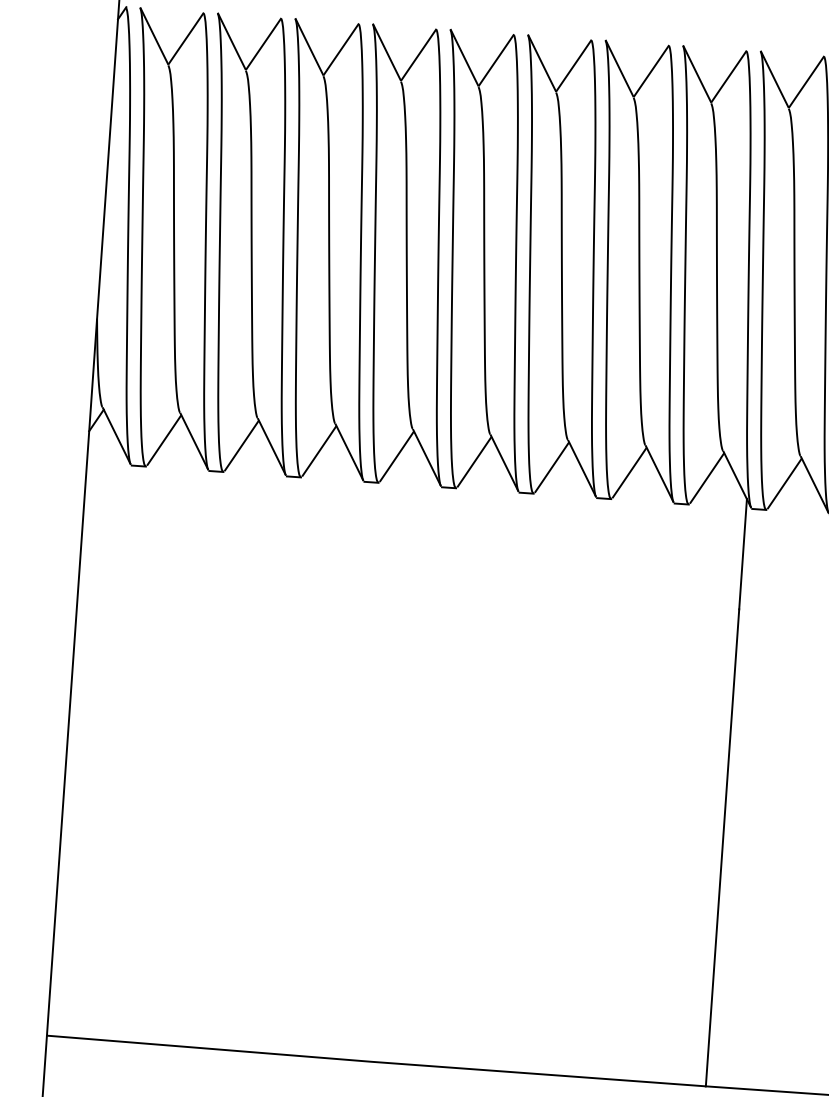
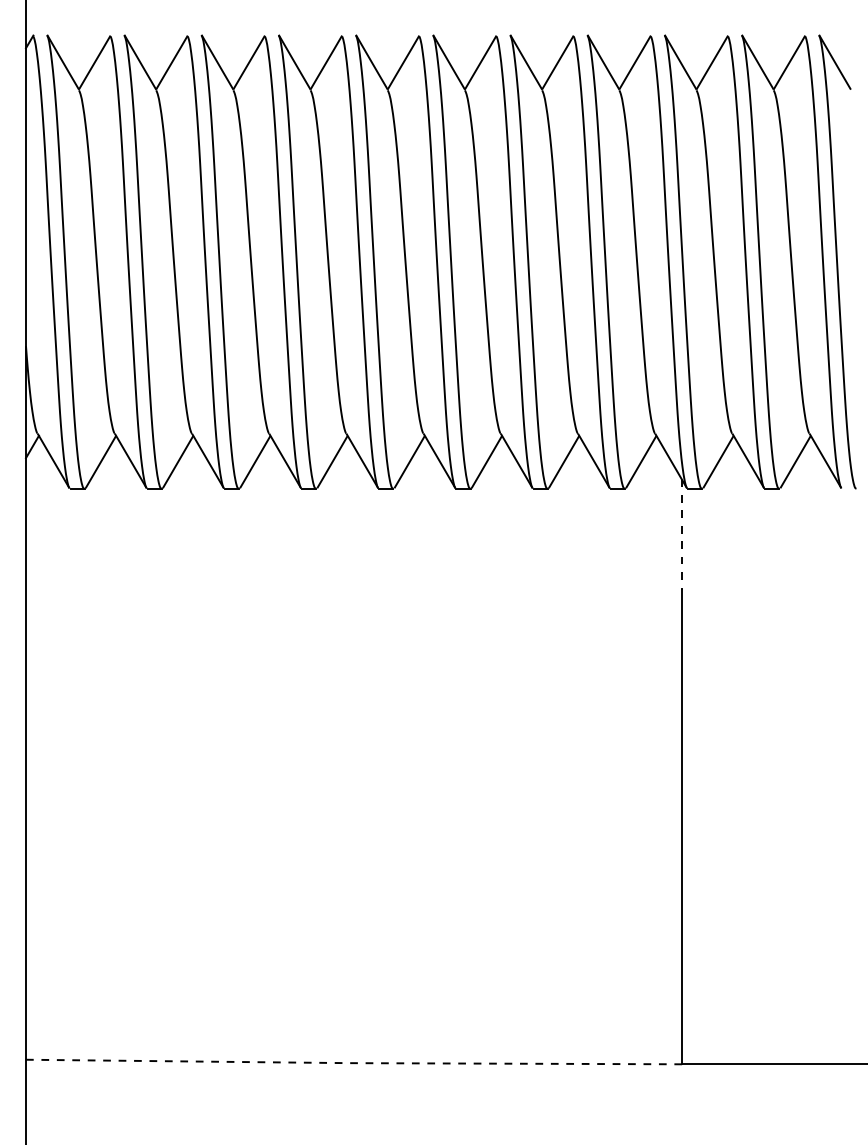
line: (743, 554) -> (682, 534), solid -> dashed
line: (375, 1062) -> (353, 1063), solid -> dashed

